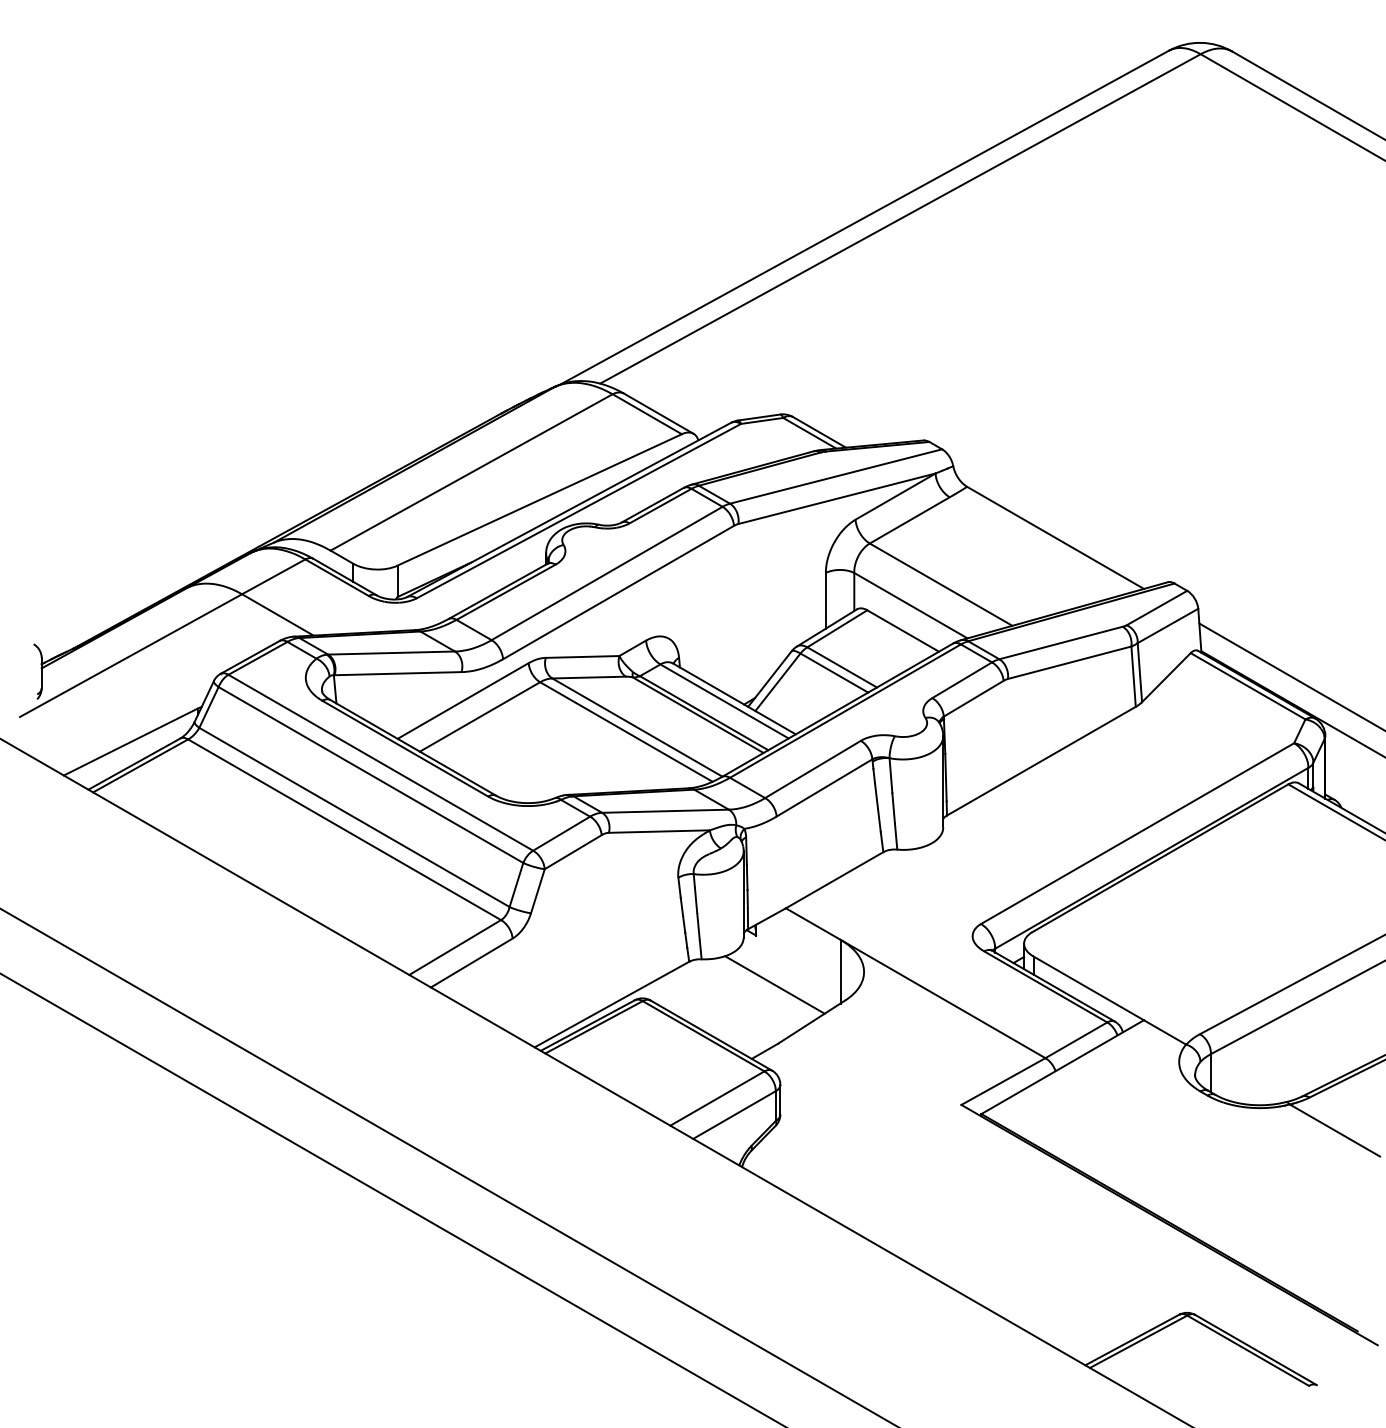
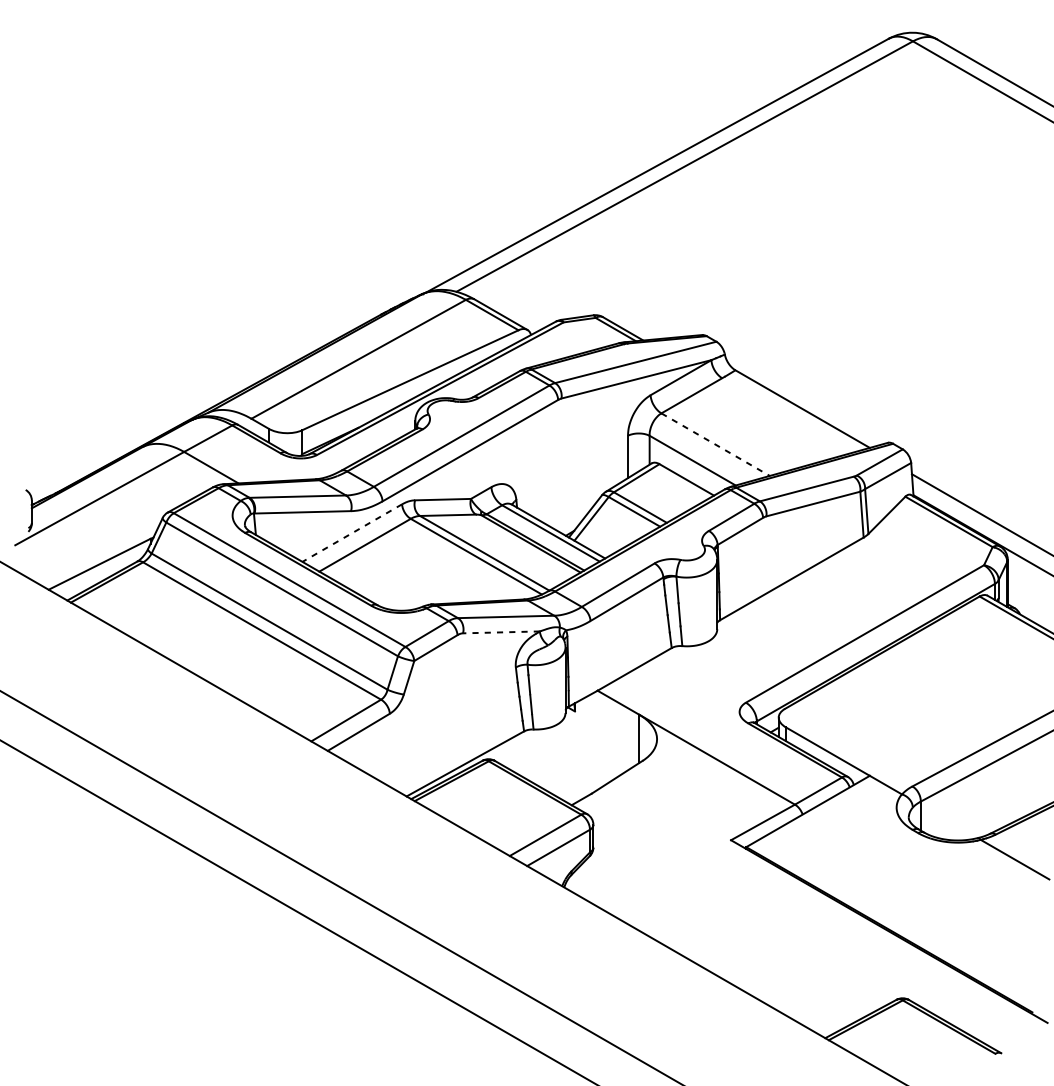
line: (941, 584) -> (715, 444), solid -> dashed
line: (463, 701) -> (352, 533), solid -> dashed
line: (659, 831) -> (501, 632), solid -> dashed
line: (774, 984) -> (588, 748), removed

